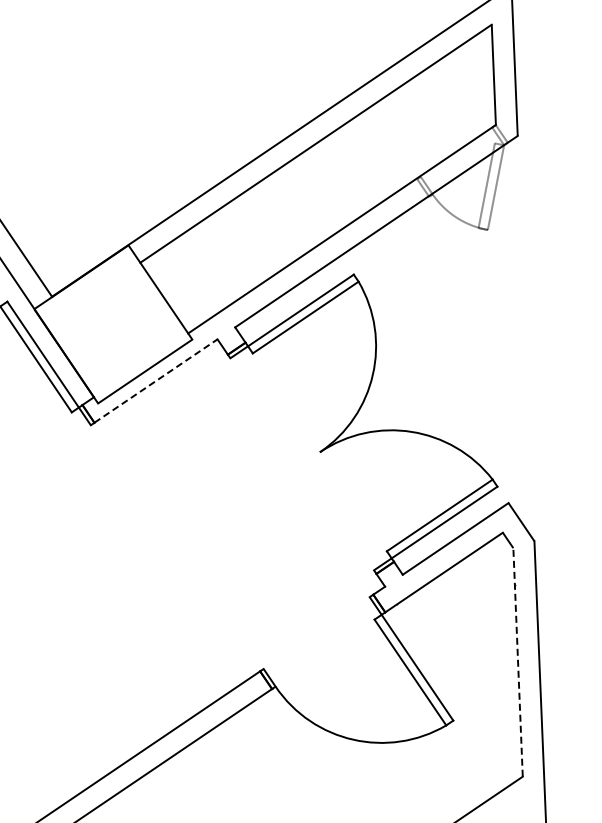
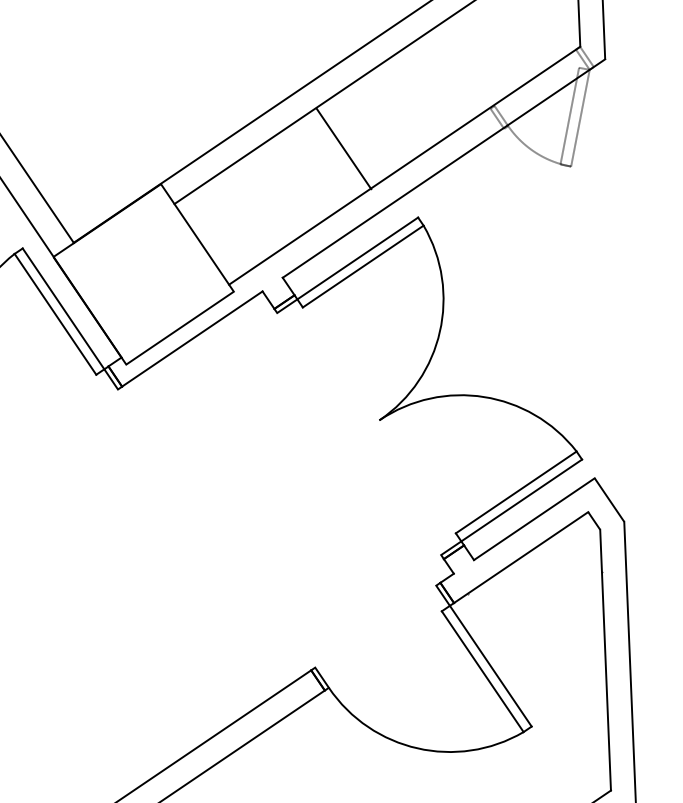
line: (288, 214) -> (343, 148), added
line: (156, 380) -> (192, 338), dashed -> solid
line: (518, 661) -> (606, 659), dashed -> solid

